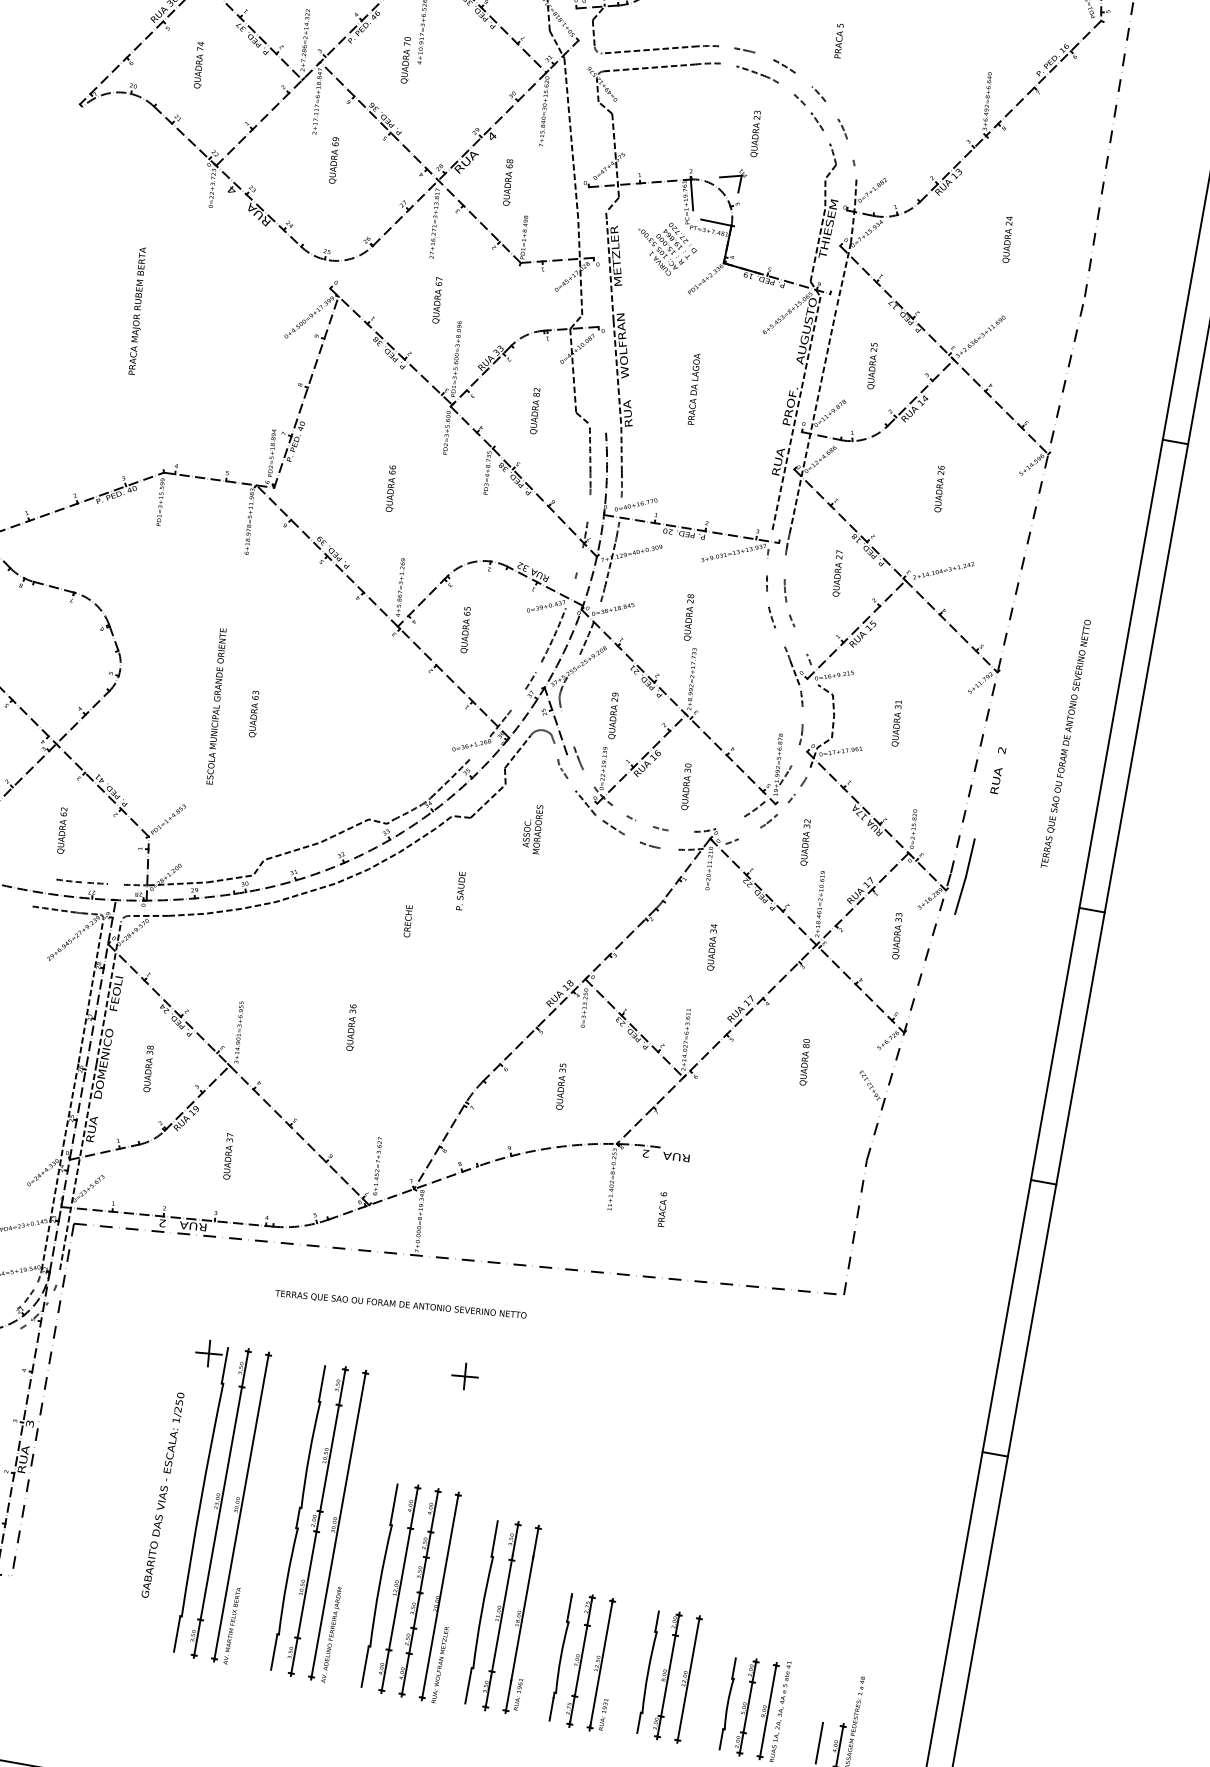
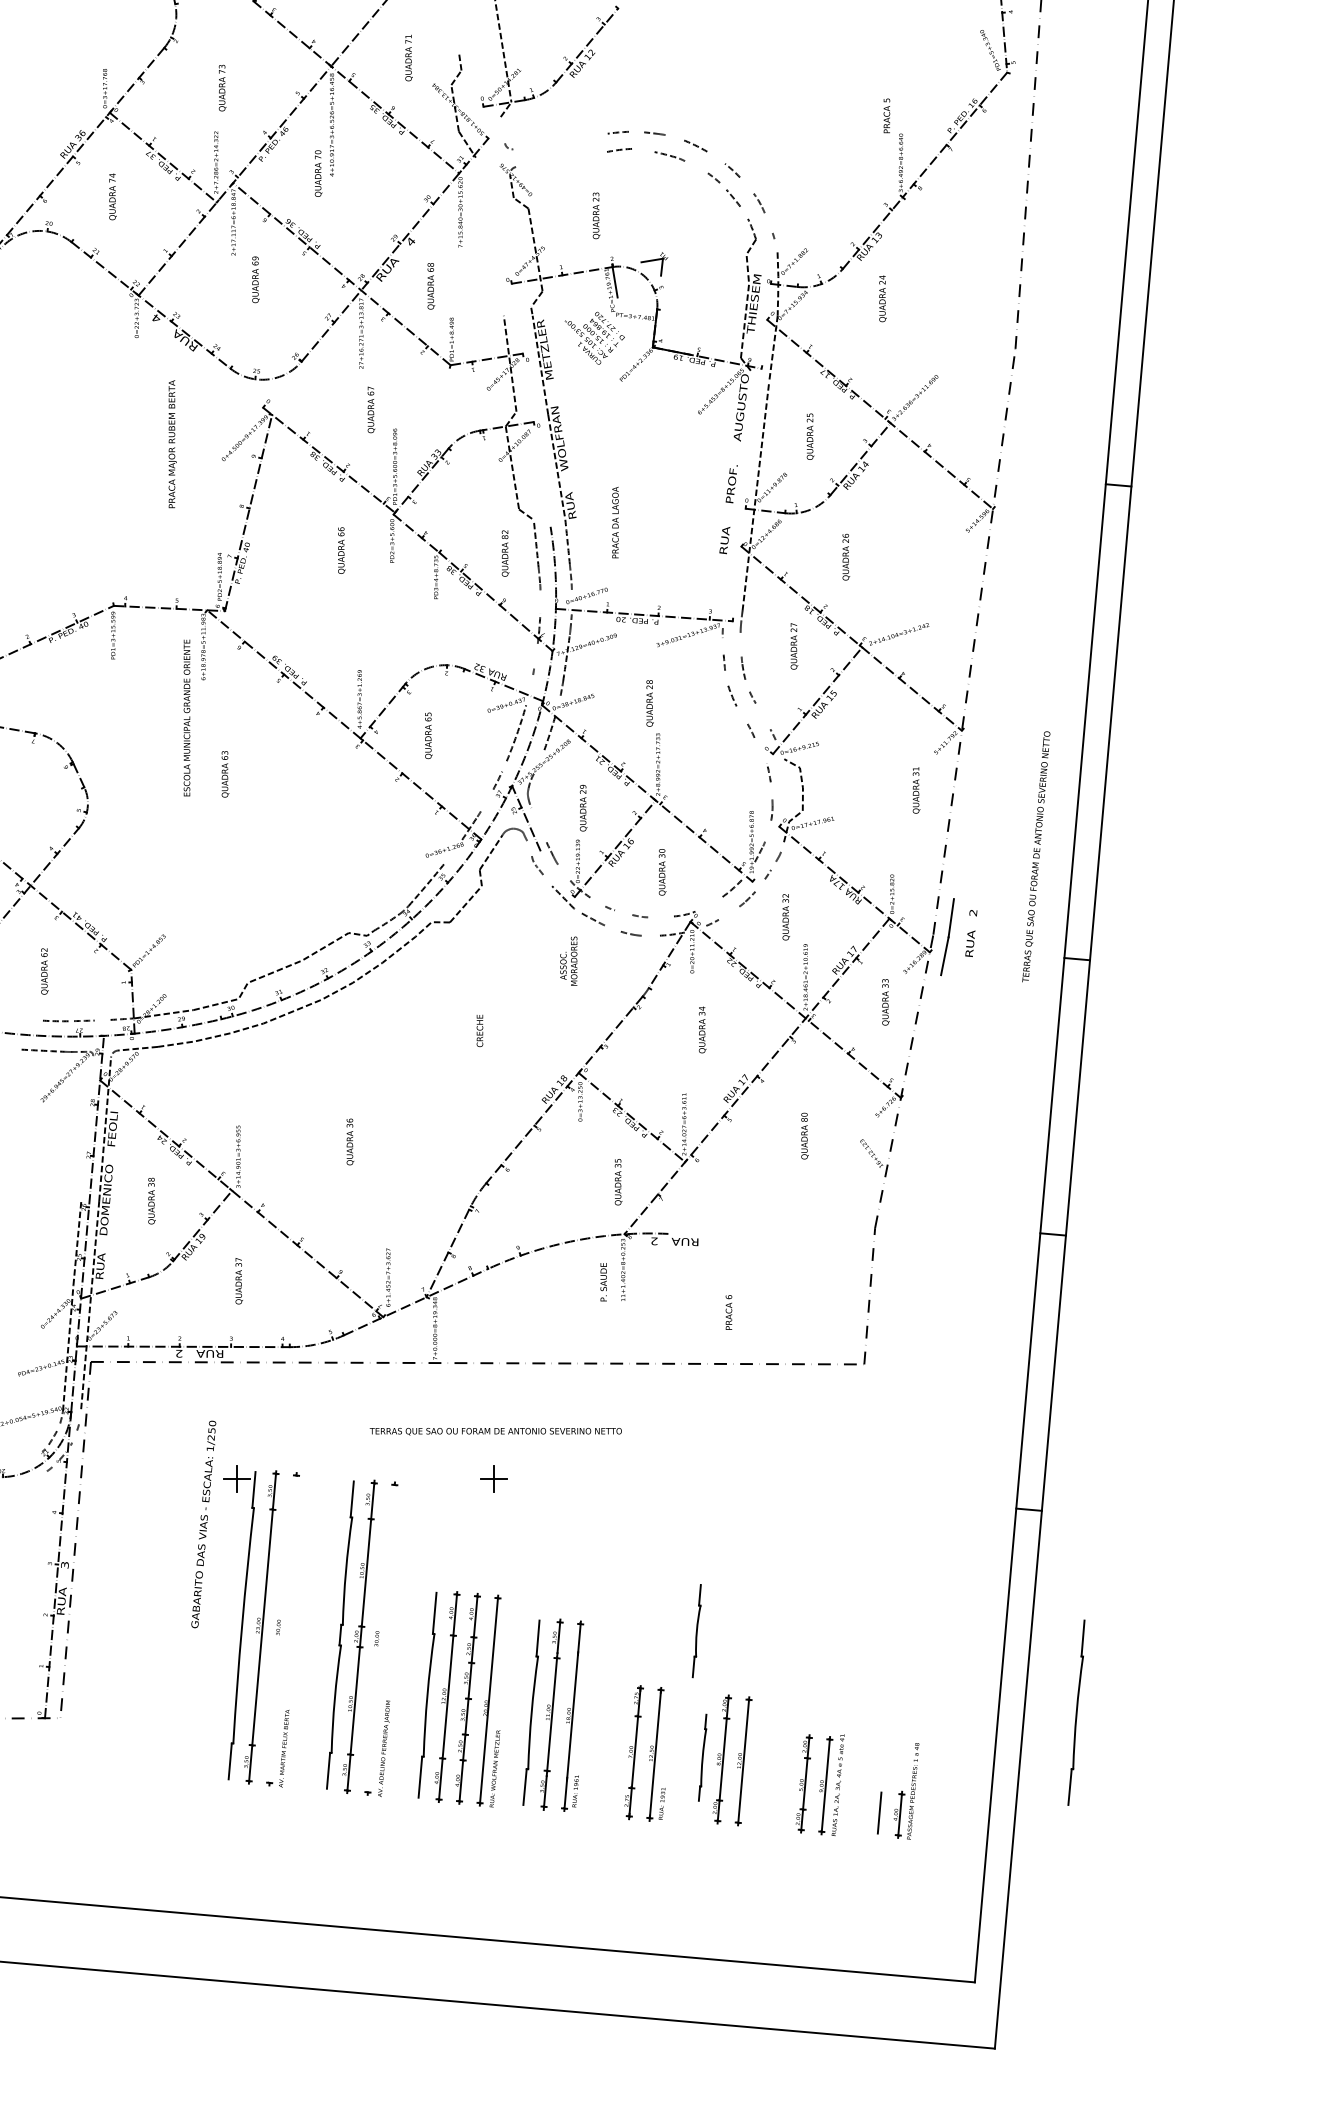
line: (593, 33) -> (502, 130), removed
text: (838, 40) -> (886, 115), moved
line: (650, 49) -> (560, 141), removed
line: (649, 67) -> (561, 159), removed
part: (757, 74) -> (669, 156), size x0.7
text: (756, 133) -> (596, 215), moved
line: (570, 138) -> (489, 236), removed
line: (716, 222) -> (641, 307), removed
text: (1007, 239) -> (882, 298), moved
text: (137, 311) -> (172, 444), moved
text: (694, 389) -> (615, 522), moved
text: (535, 411) -> (505, 553), moved
line: (796, 414) -> (738, 491), removed
text: (391, 488) -> (341, 550), moved
text: (940, 489) -> (846, 557), moved
line: (795, 674) -> (760, 750), removed
text: (216, 705) -> (186, 717), moved
text: (254, 714) -> (225, 774), moved
text: (897, 723) -> (916, 790), moved
text: (1066, 743) -> (1036, 856), moved
text: (998, 770) -> (971, 933), moved
text: (532, 828) -> (568, 960), moved
text: (460, 891) -> (603, 1282), moved
text: (407, 920) -> (479, 1030), moved
line: (91, 990) -> (87, 1128), removed
text: (561, 1087) -> (618, 1182), moved
text: (662, 1209) -> (728, 1312), moved
text: (400, 1304) -> (495, 1431), moved
text: (162, 1495) -> (203, 1524), moved
line: (241, 1506) -> (282, 1628), removed
line: (337, 1524) -> (380, 1638), removed
part: (560, 1657) -> (614, 1750), removed
part: (1024, 1660) -> (1076, 1712), added
part: (647, 1672) -> (702, 1757), size x0.7
part: (727, 1704) -> (696, 1631), moved

